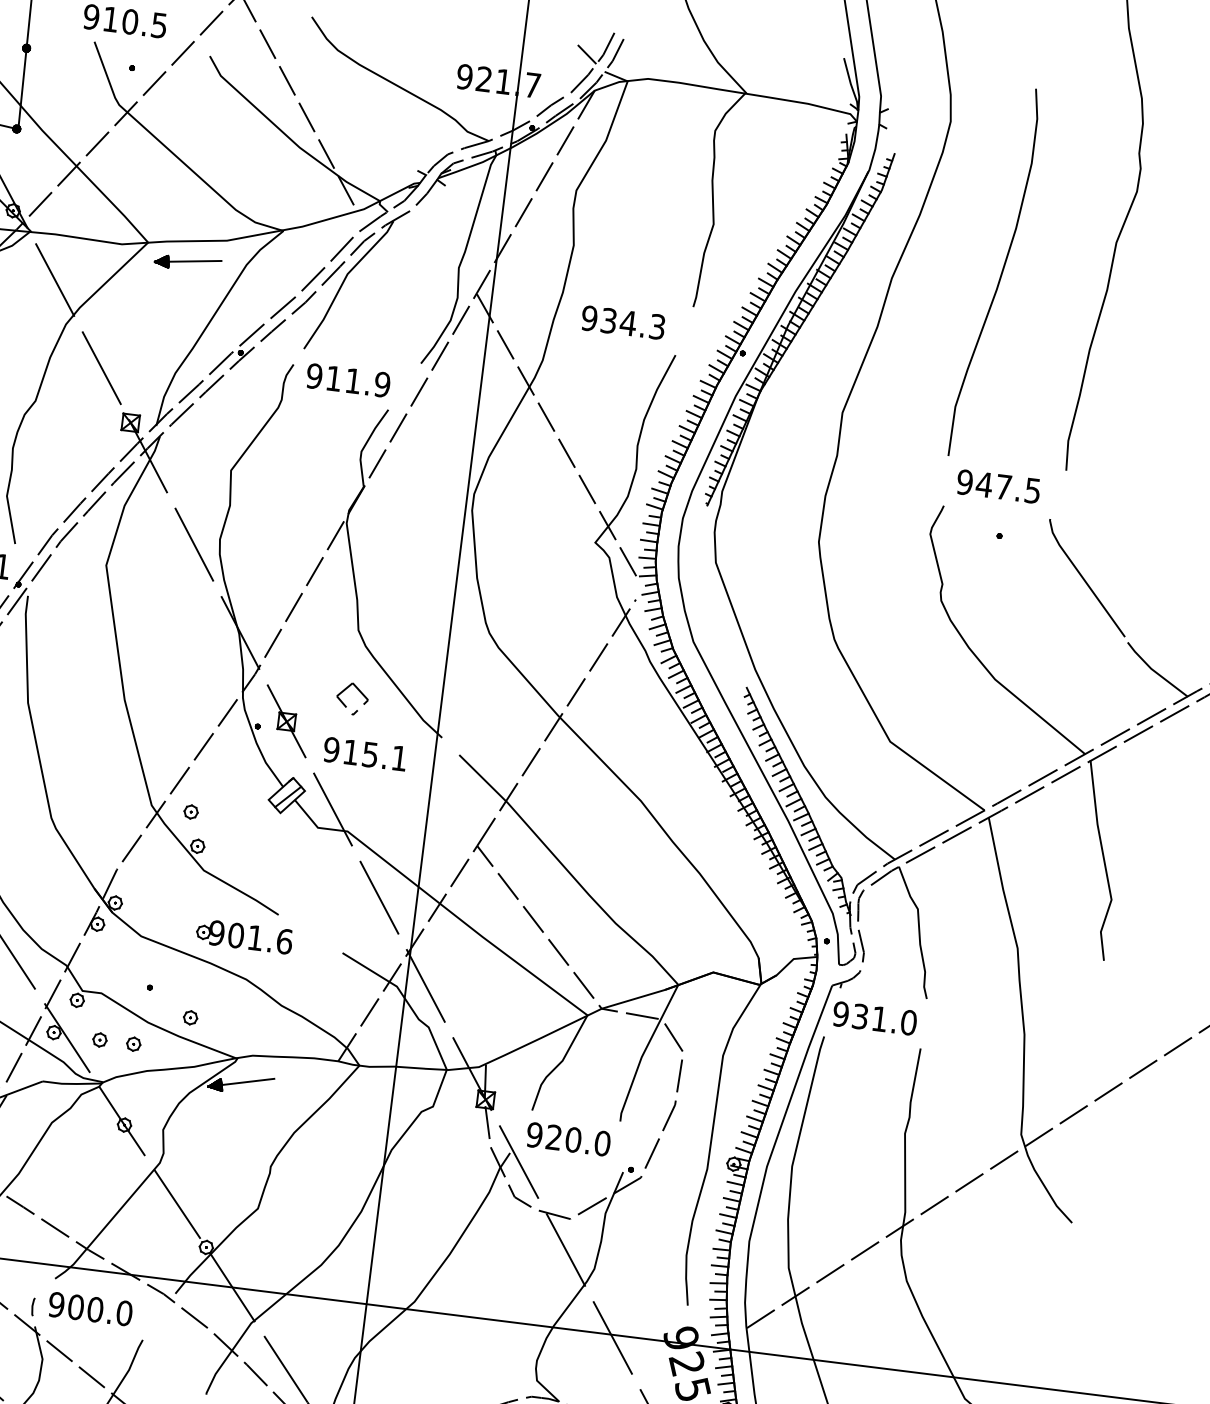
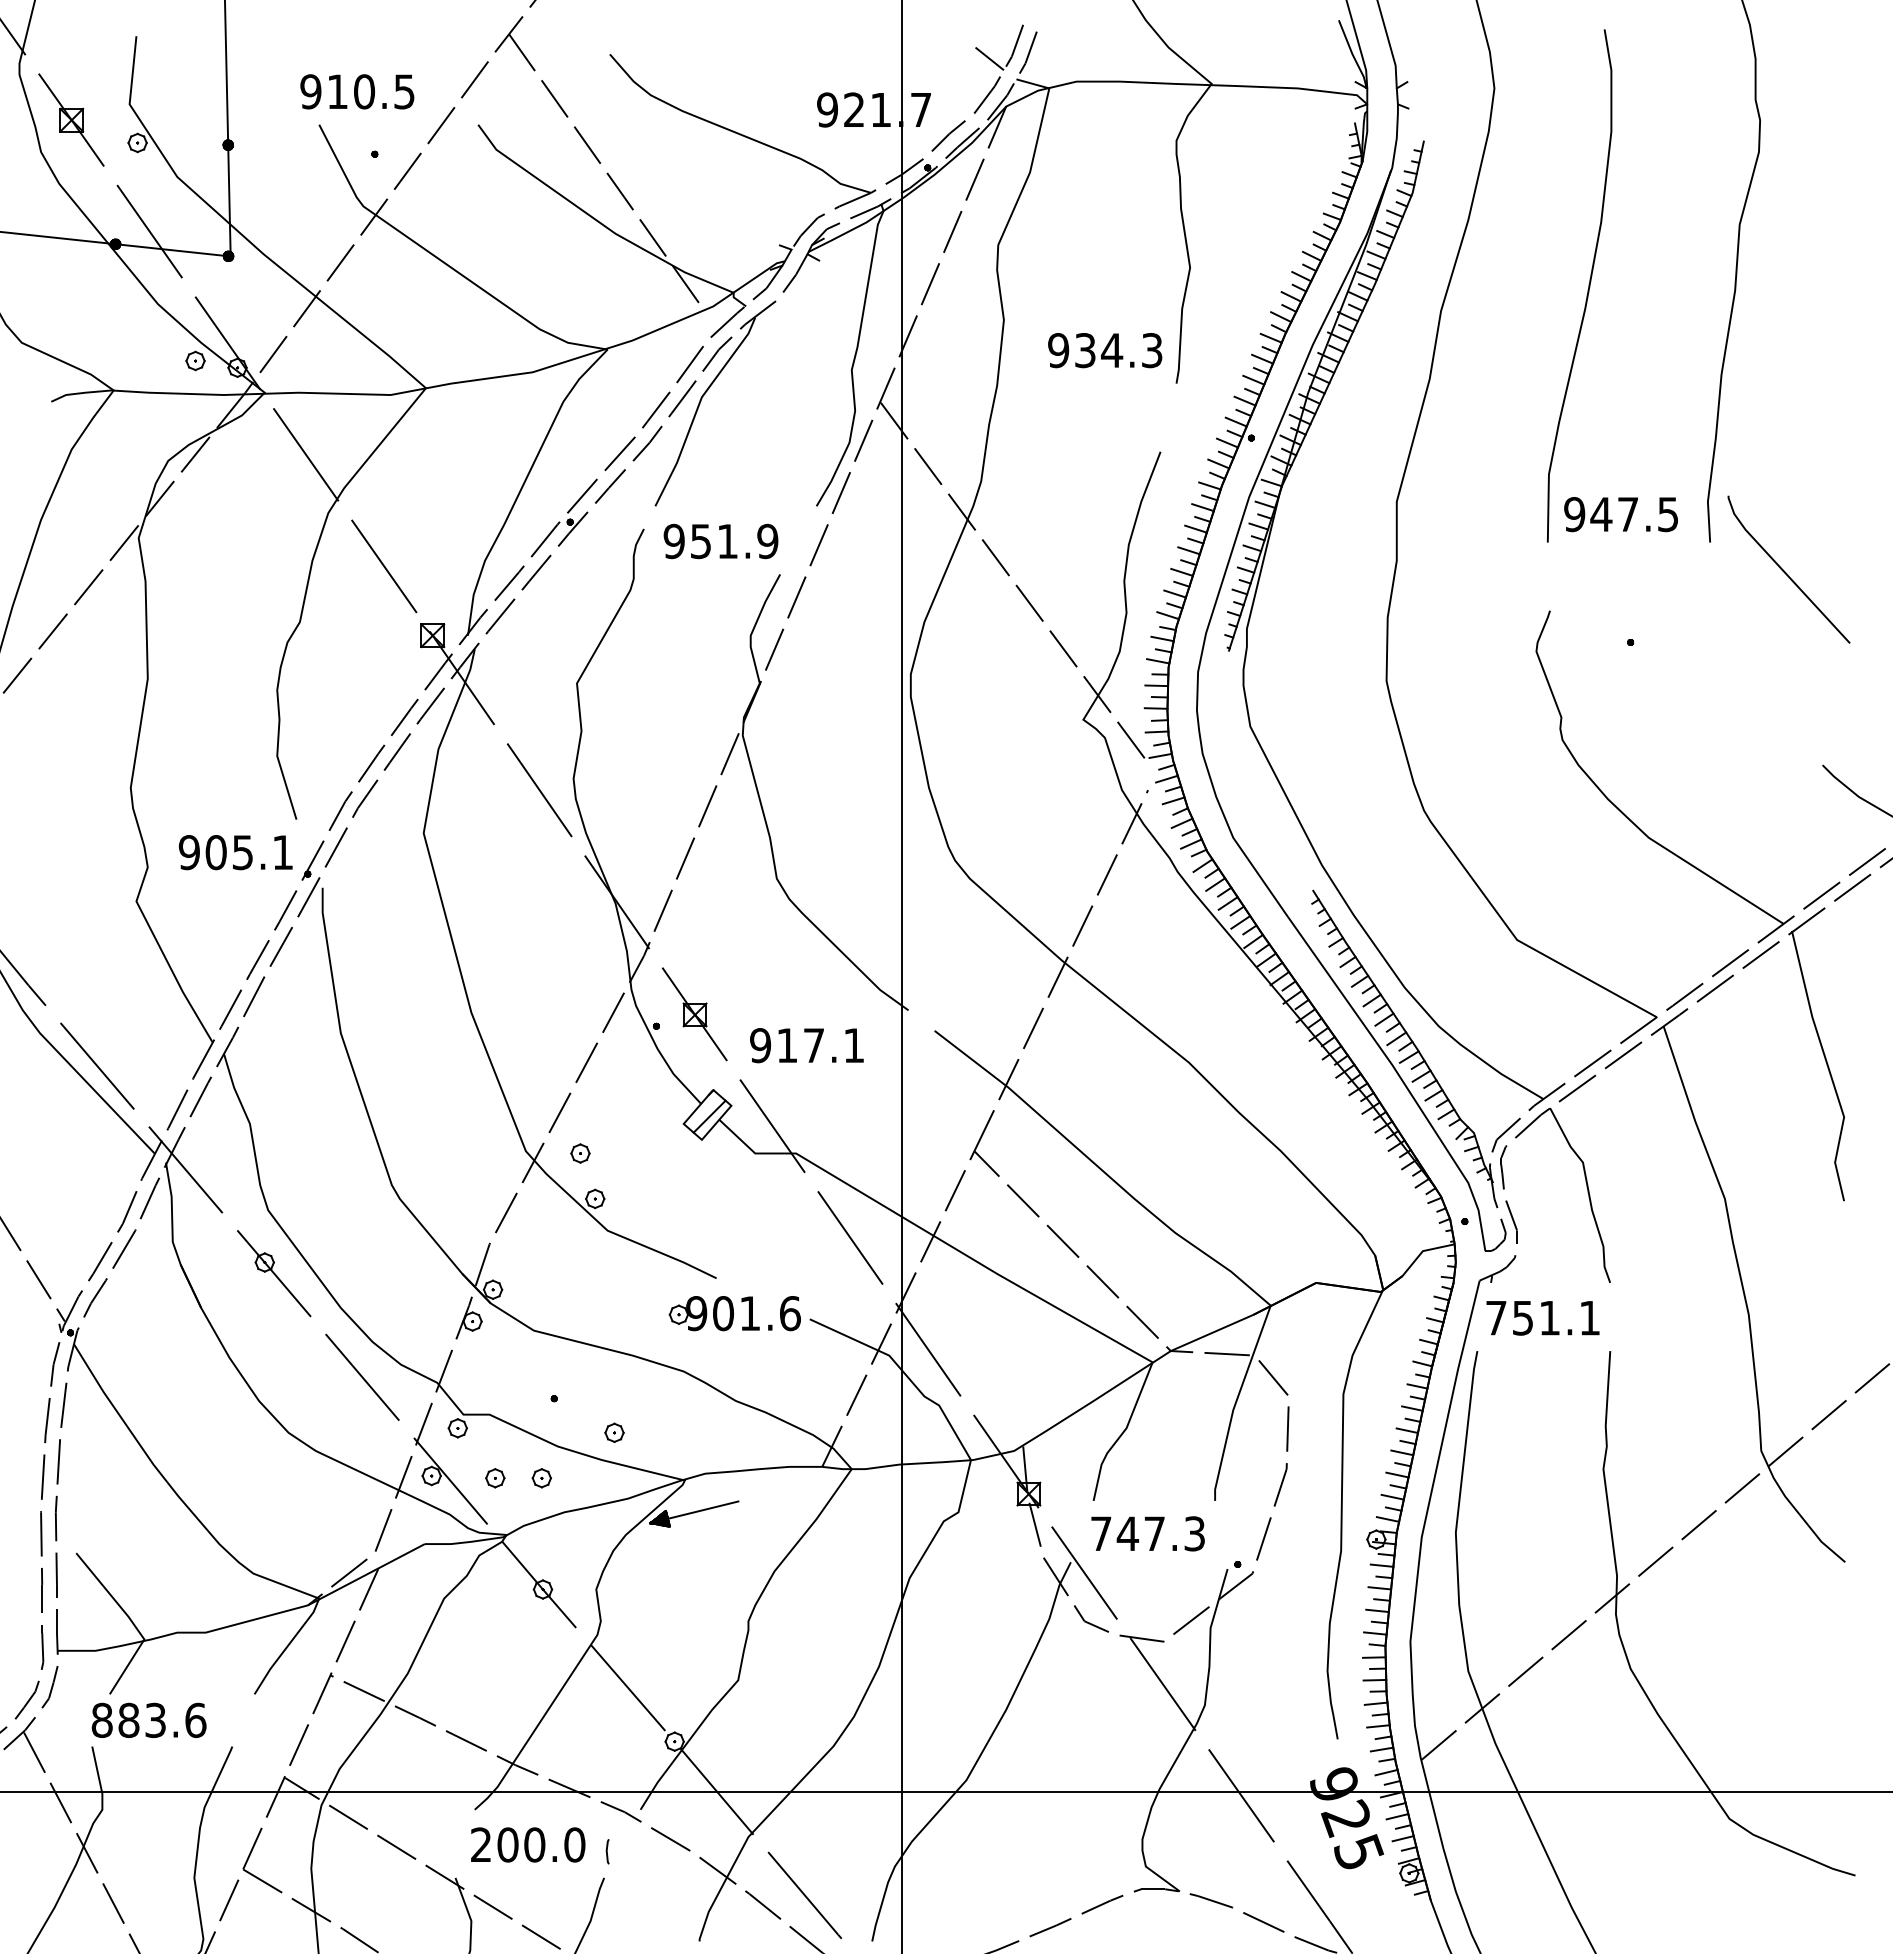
part: (188, 263) -> (483, 409), removed
text: (623, 322) -> (1105, 350), moved
text: (333, 378) -> (700, 541), 911.9 -> 951.9
text: (998, 486) -> (1620, 514), moved
line: (1084, 579) -> (1785, 571), moved
part: (346, 706) -> (773, 983), removed
text: (370, 754) -> (813, 1045), 915.1 -> 917.1
part: (244, 936) -> (734, 1313), moved
text: (874, 1018) -> (1542, 1317), 931.0 -> 751.1
text: (568, 1139) -> (1147, 1533), 920.0 -> 747.3
text: (56, 1304) -> (480, 1844), 900.0 -> 200.0
line: (32, 1306) -> (607, 1851), moved

